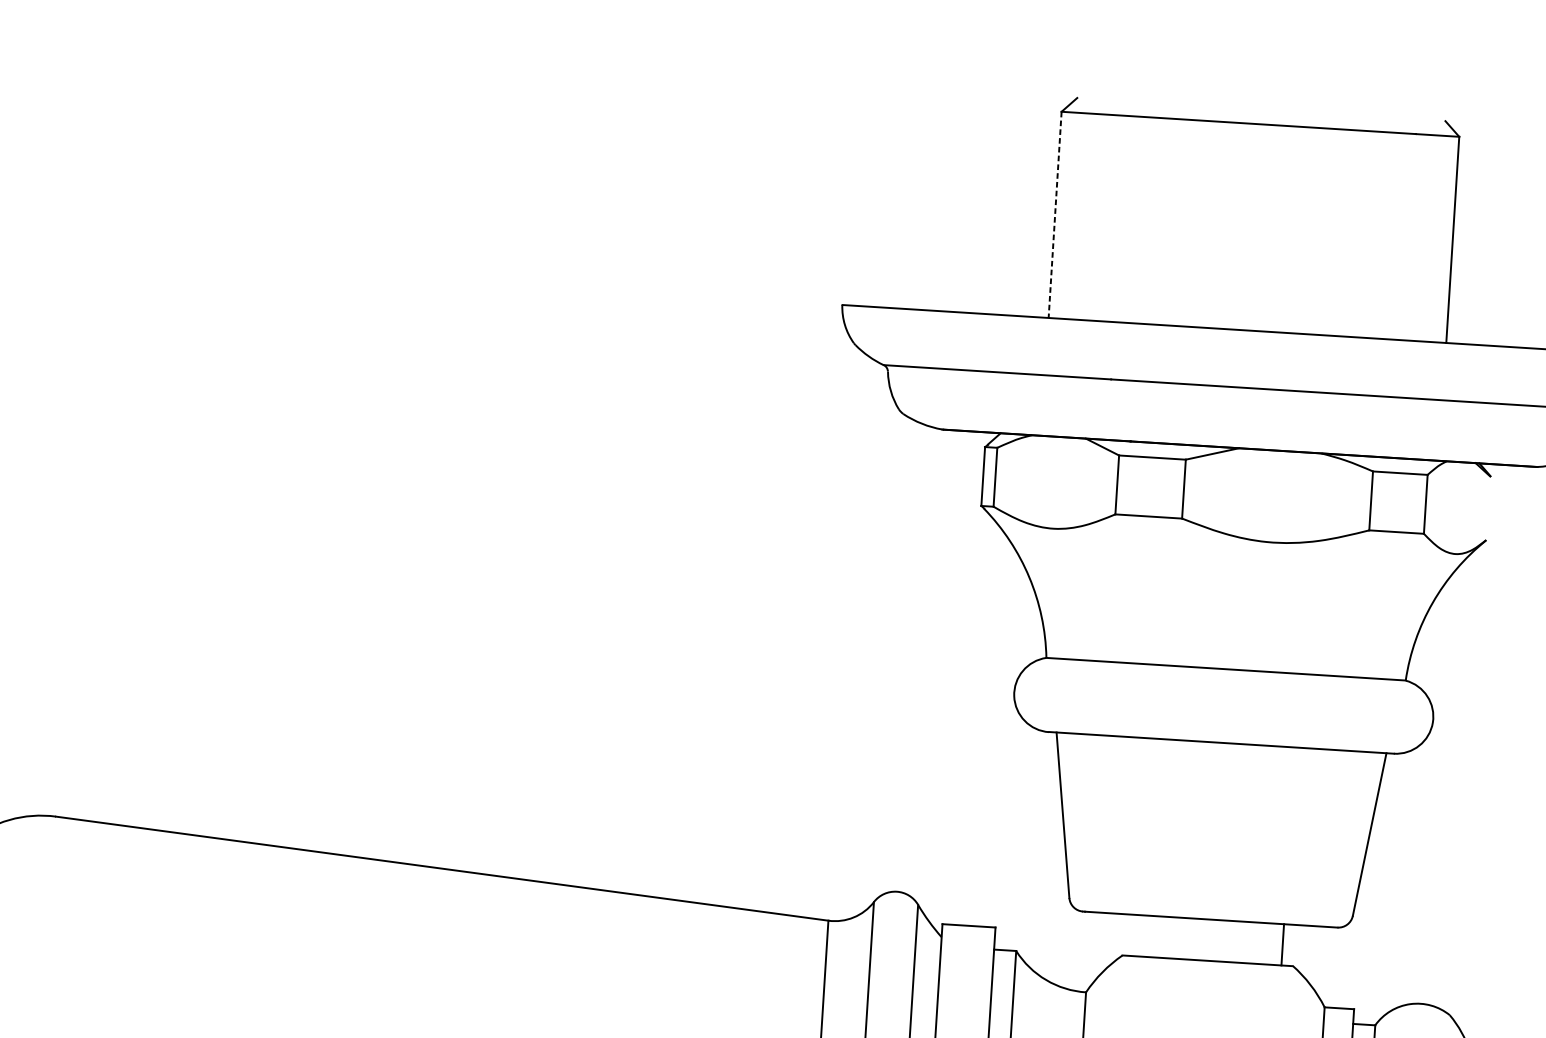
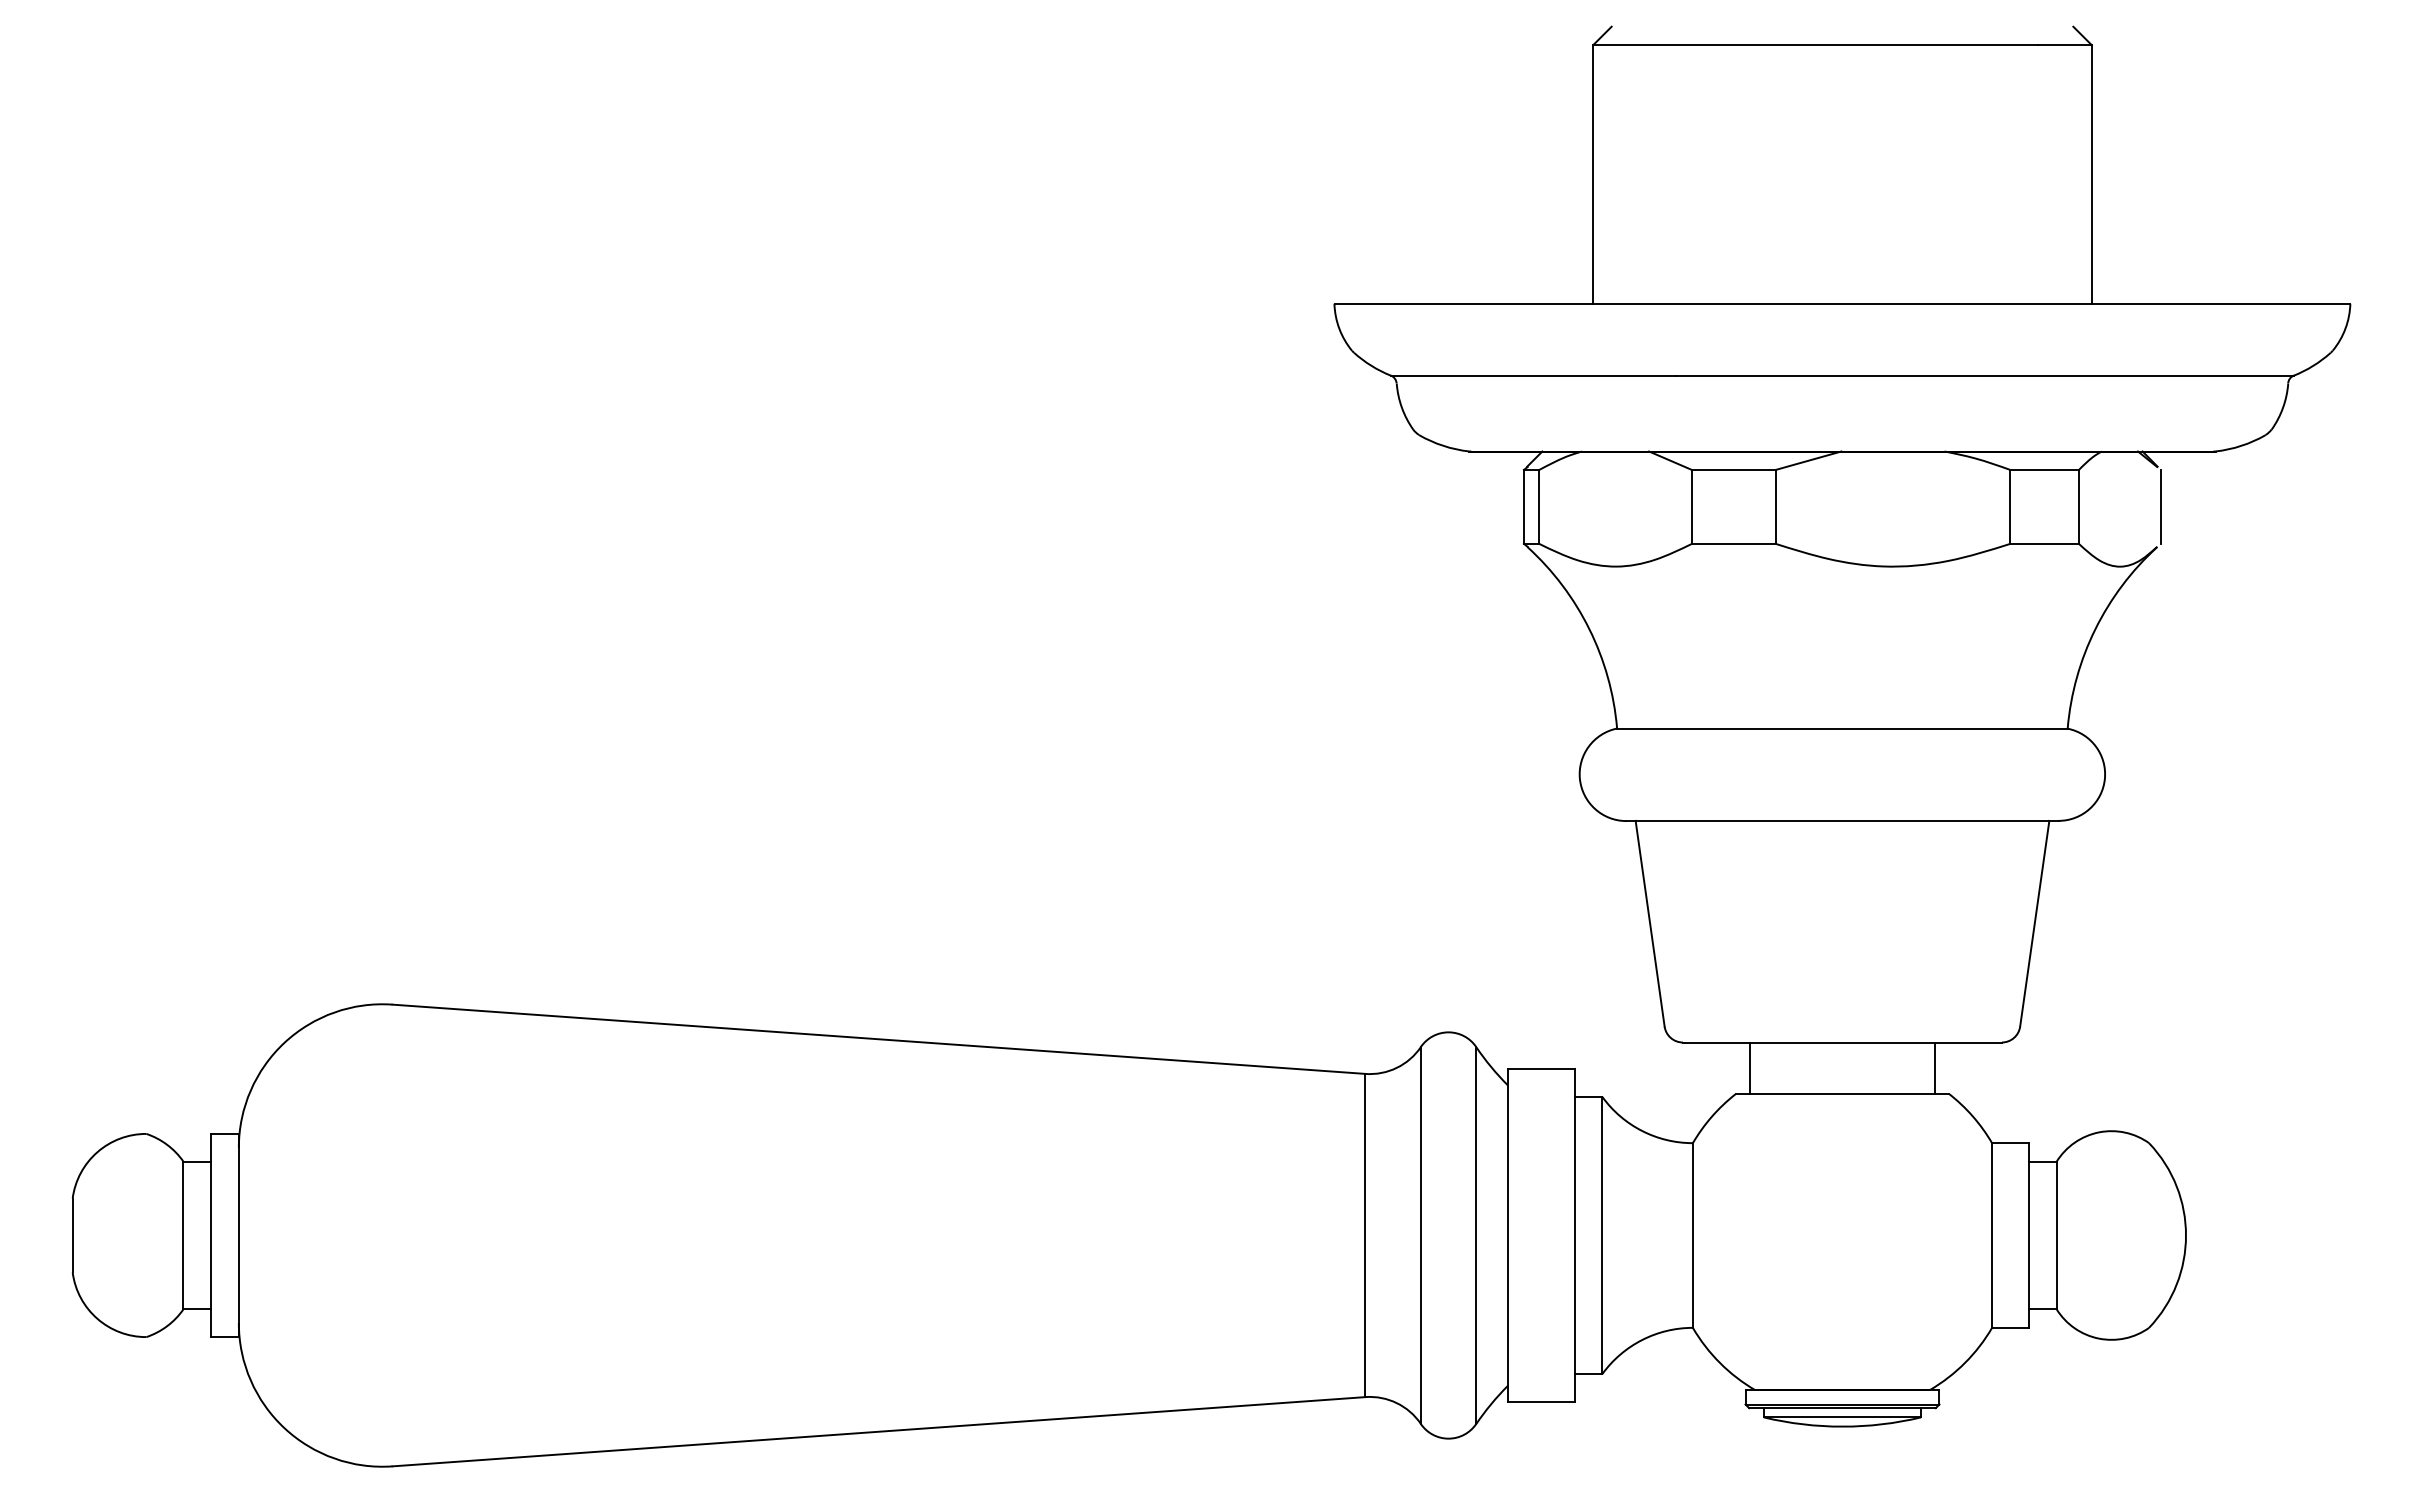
line: (1055, 214) -> (1593, 174), dashed -> solid
line: (1490, 508) -> (2160, 506), added
line: (1135, 935) -> (1750, 1068), added

